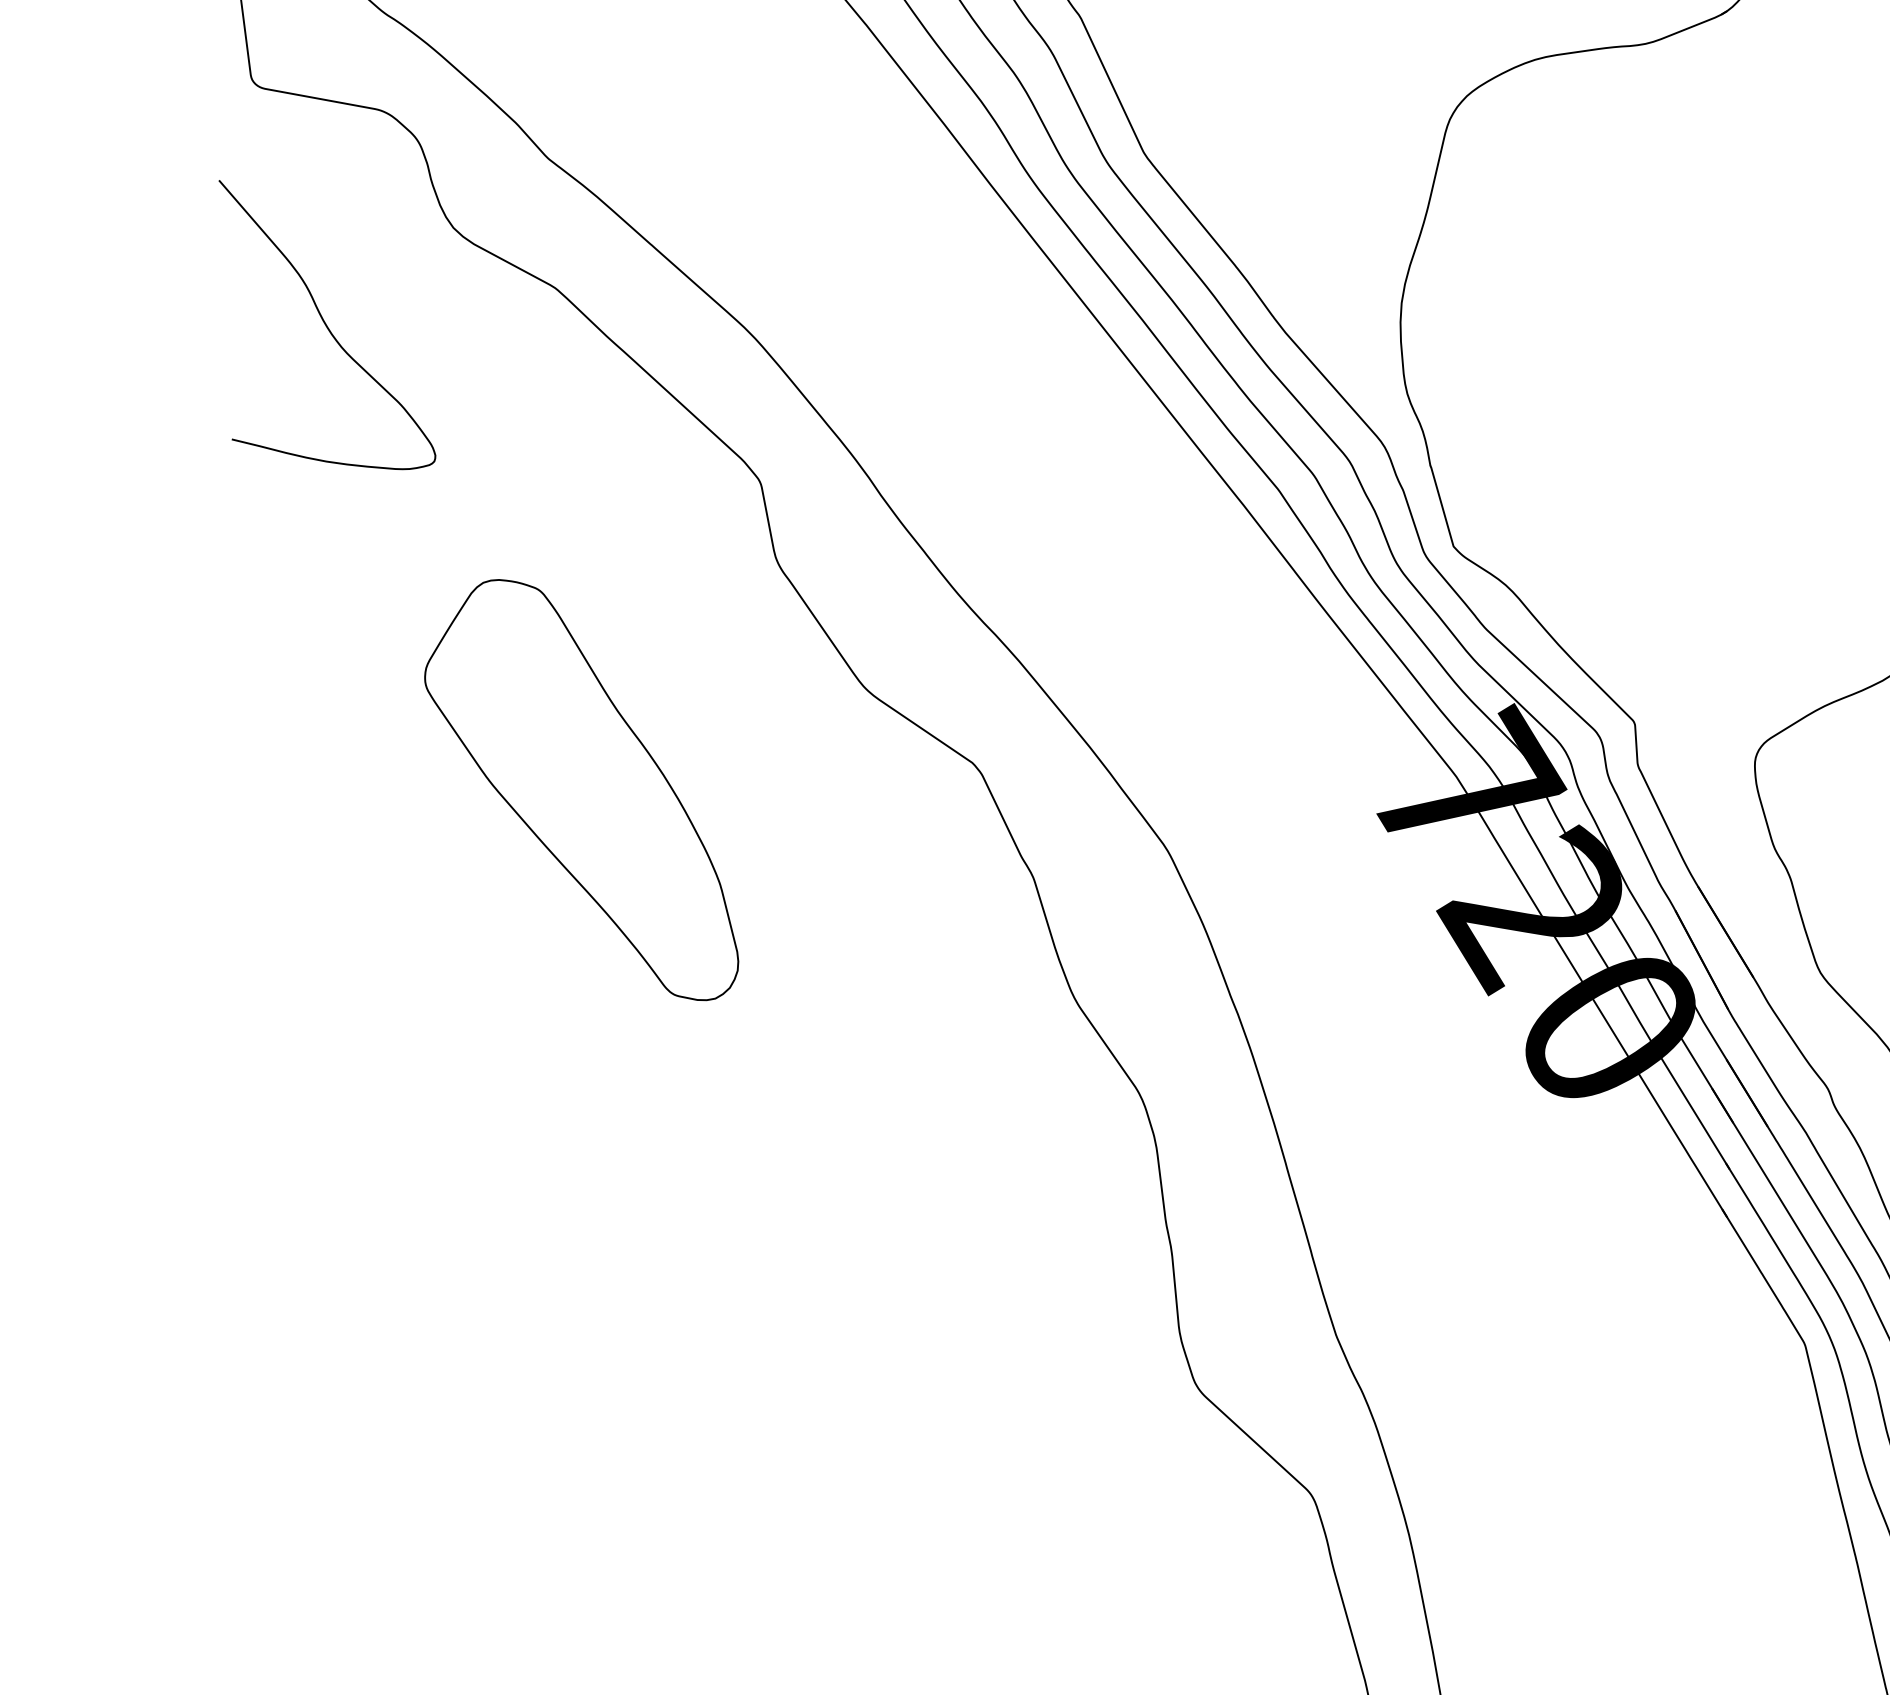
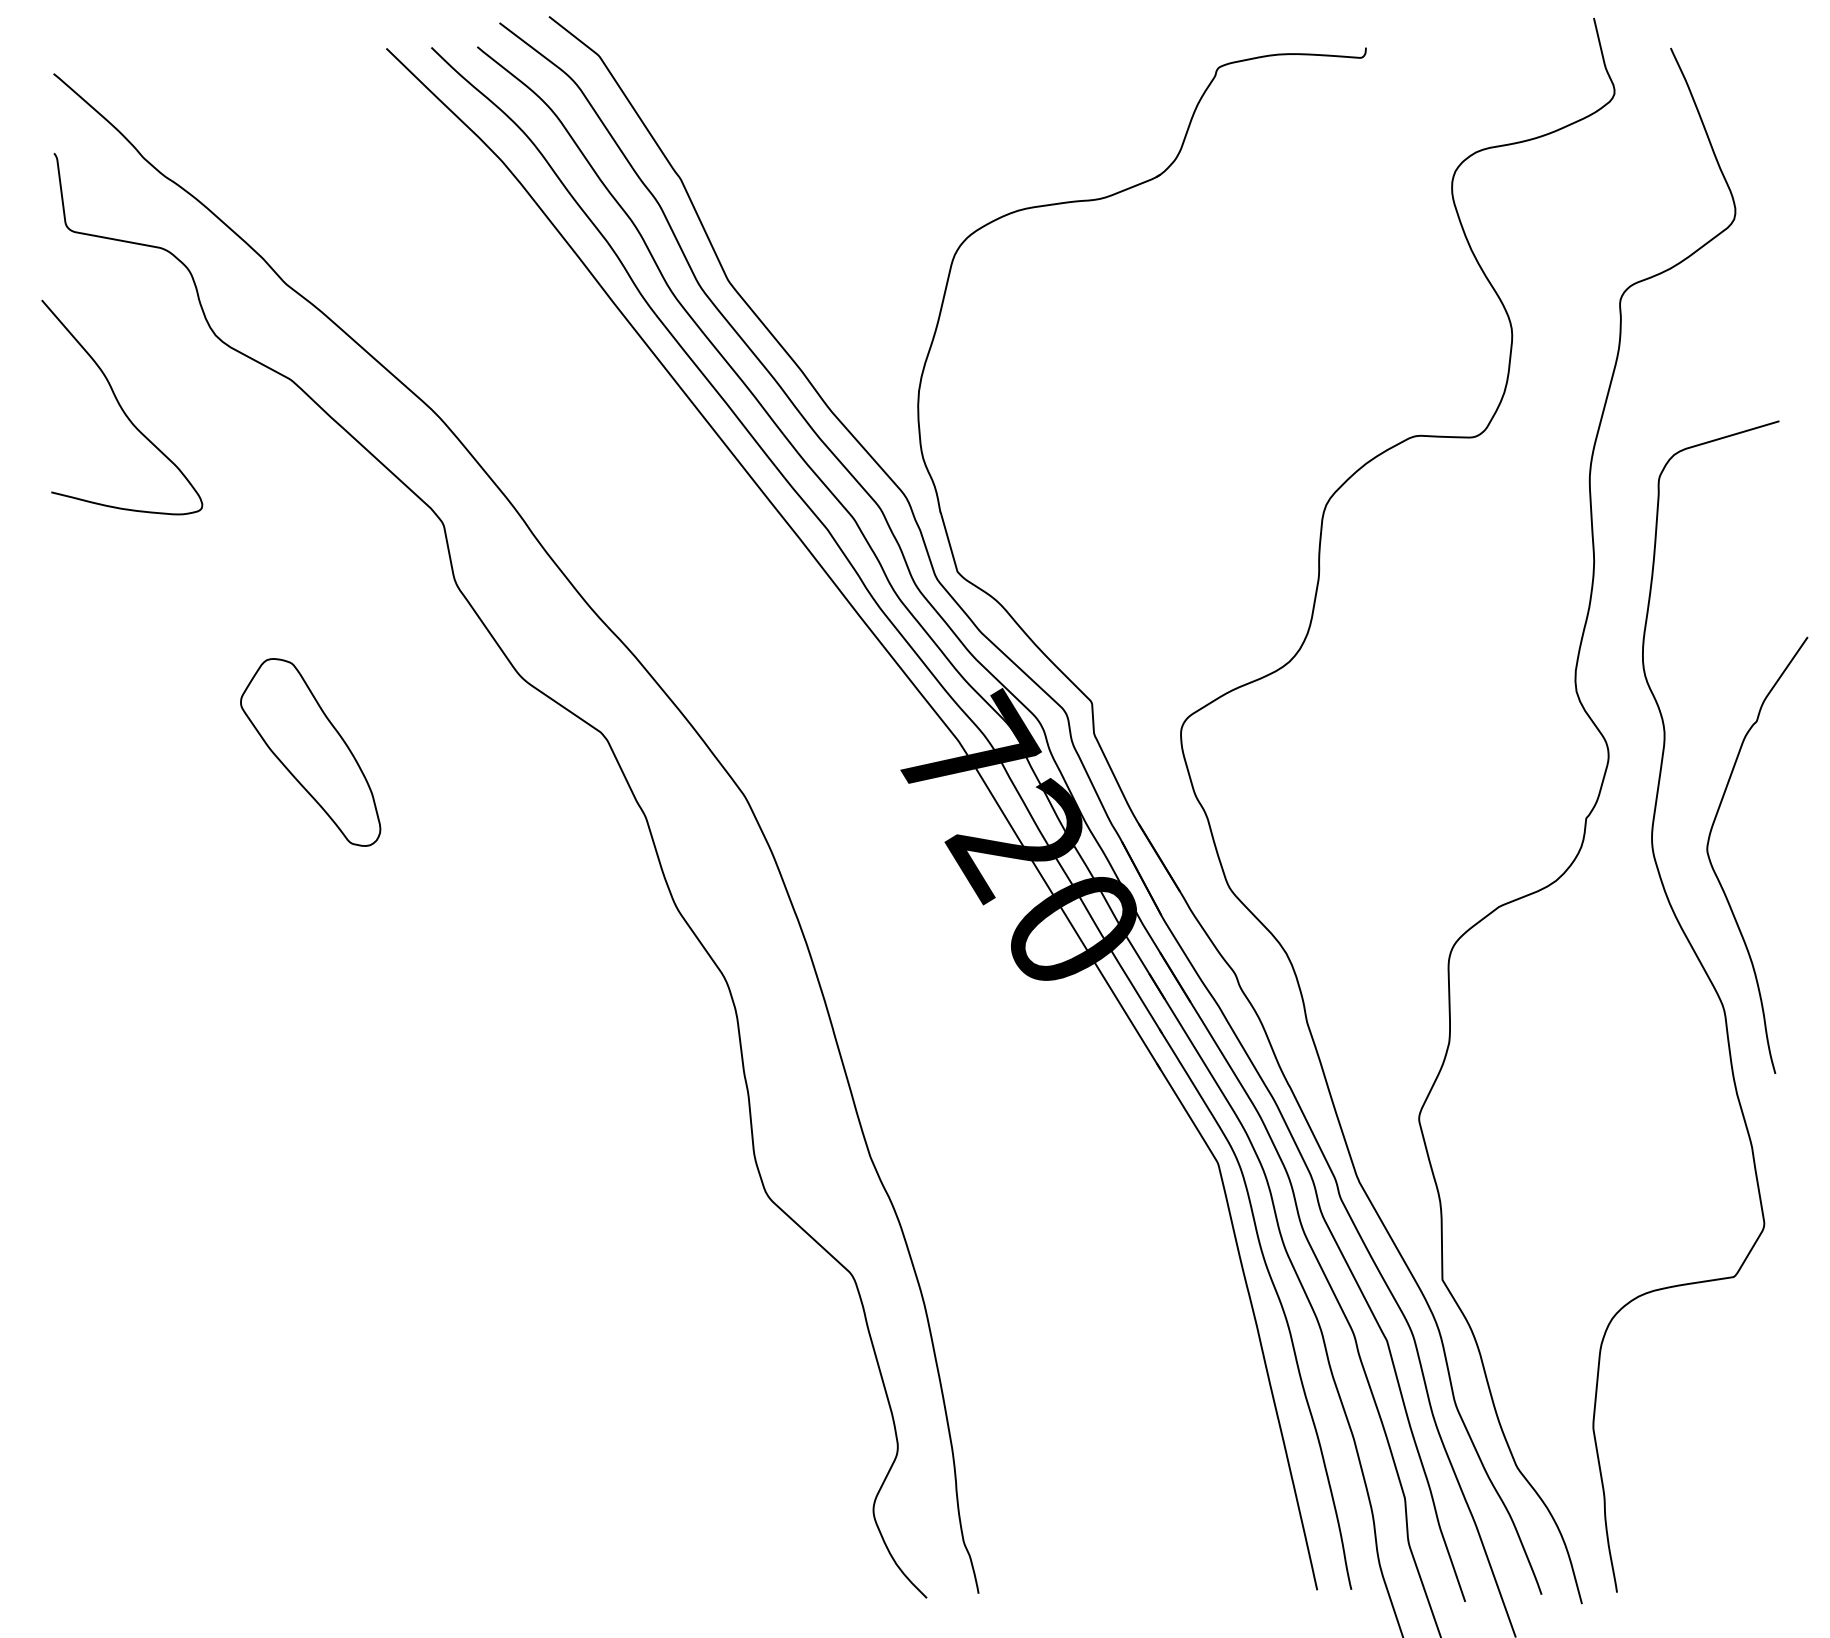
part: (581, 790) -> (310, 752), size x0.6

